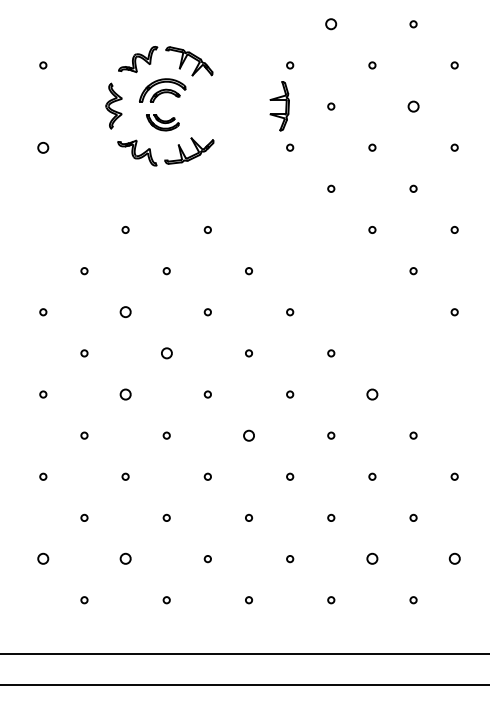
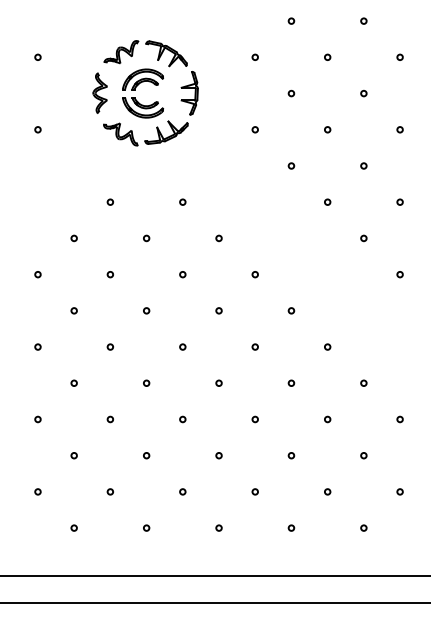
circle: (331, 24) -> (291, 21), size x0.62
part: (279, 106) -> (189, 93), moved
circle: (413, 106) -> (363, 93), size x0.62
part: (162, 122) -> (142, 107), size x1.43
circle: (43, 147) -> (38, 129), size x0.62
circle: (125, 312) -> (110, 274), size x0.62
circle: (166, 353) -> (146, 310), size x0.62
circle: (125, 394) -> (110, 347), size x0.62
circle: (372, 394) -> (327, 347), size x0.62
circle: (248, 435) -> (218, 383), size x0.62
circle: (43, 559) -> (38, 492), size x0.62
circle: (125, 559) -> (110, 492), size x0.62
circle: (372, 559) -> (327, 492), size x0.62
circle: (454, 559) -> (399, 492), size x0.62

